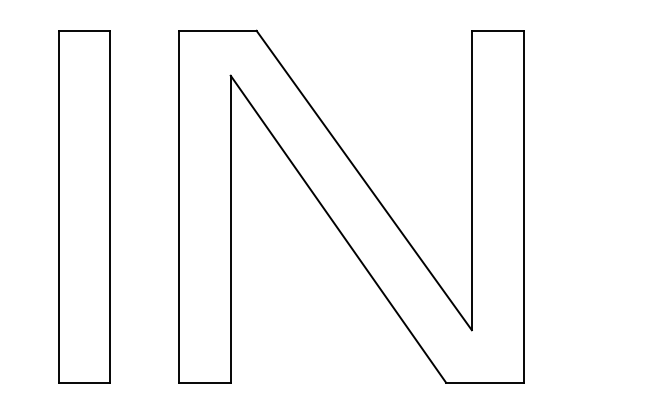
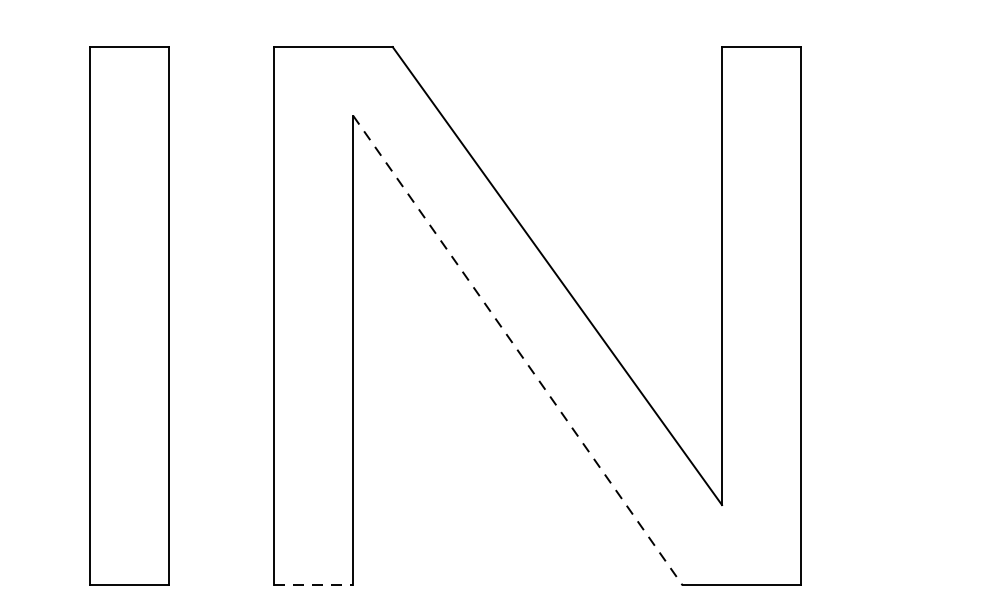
line: (338, 229) -> (518, 350), solid -> dashed
line: (204, 382) -> (313, 585), solid -> dashed

